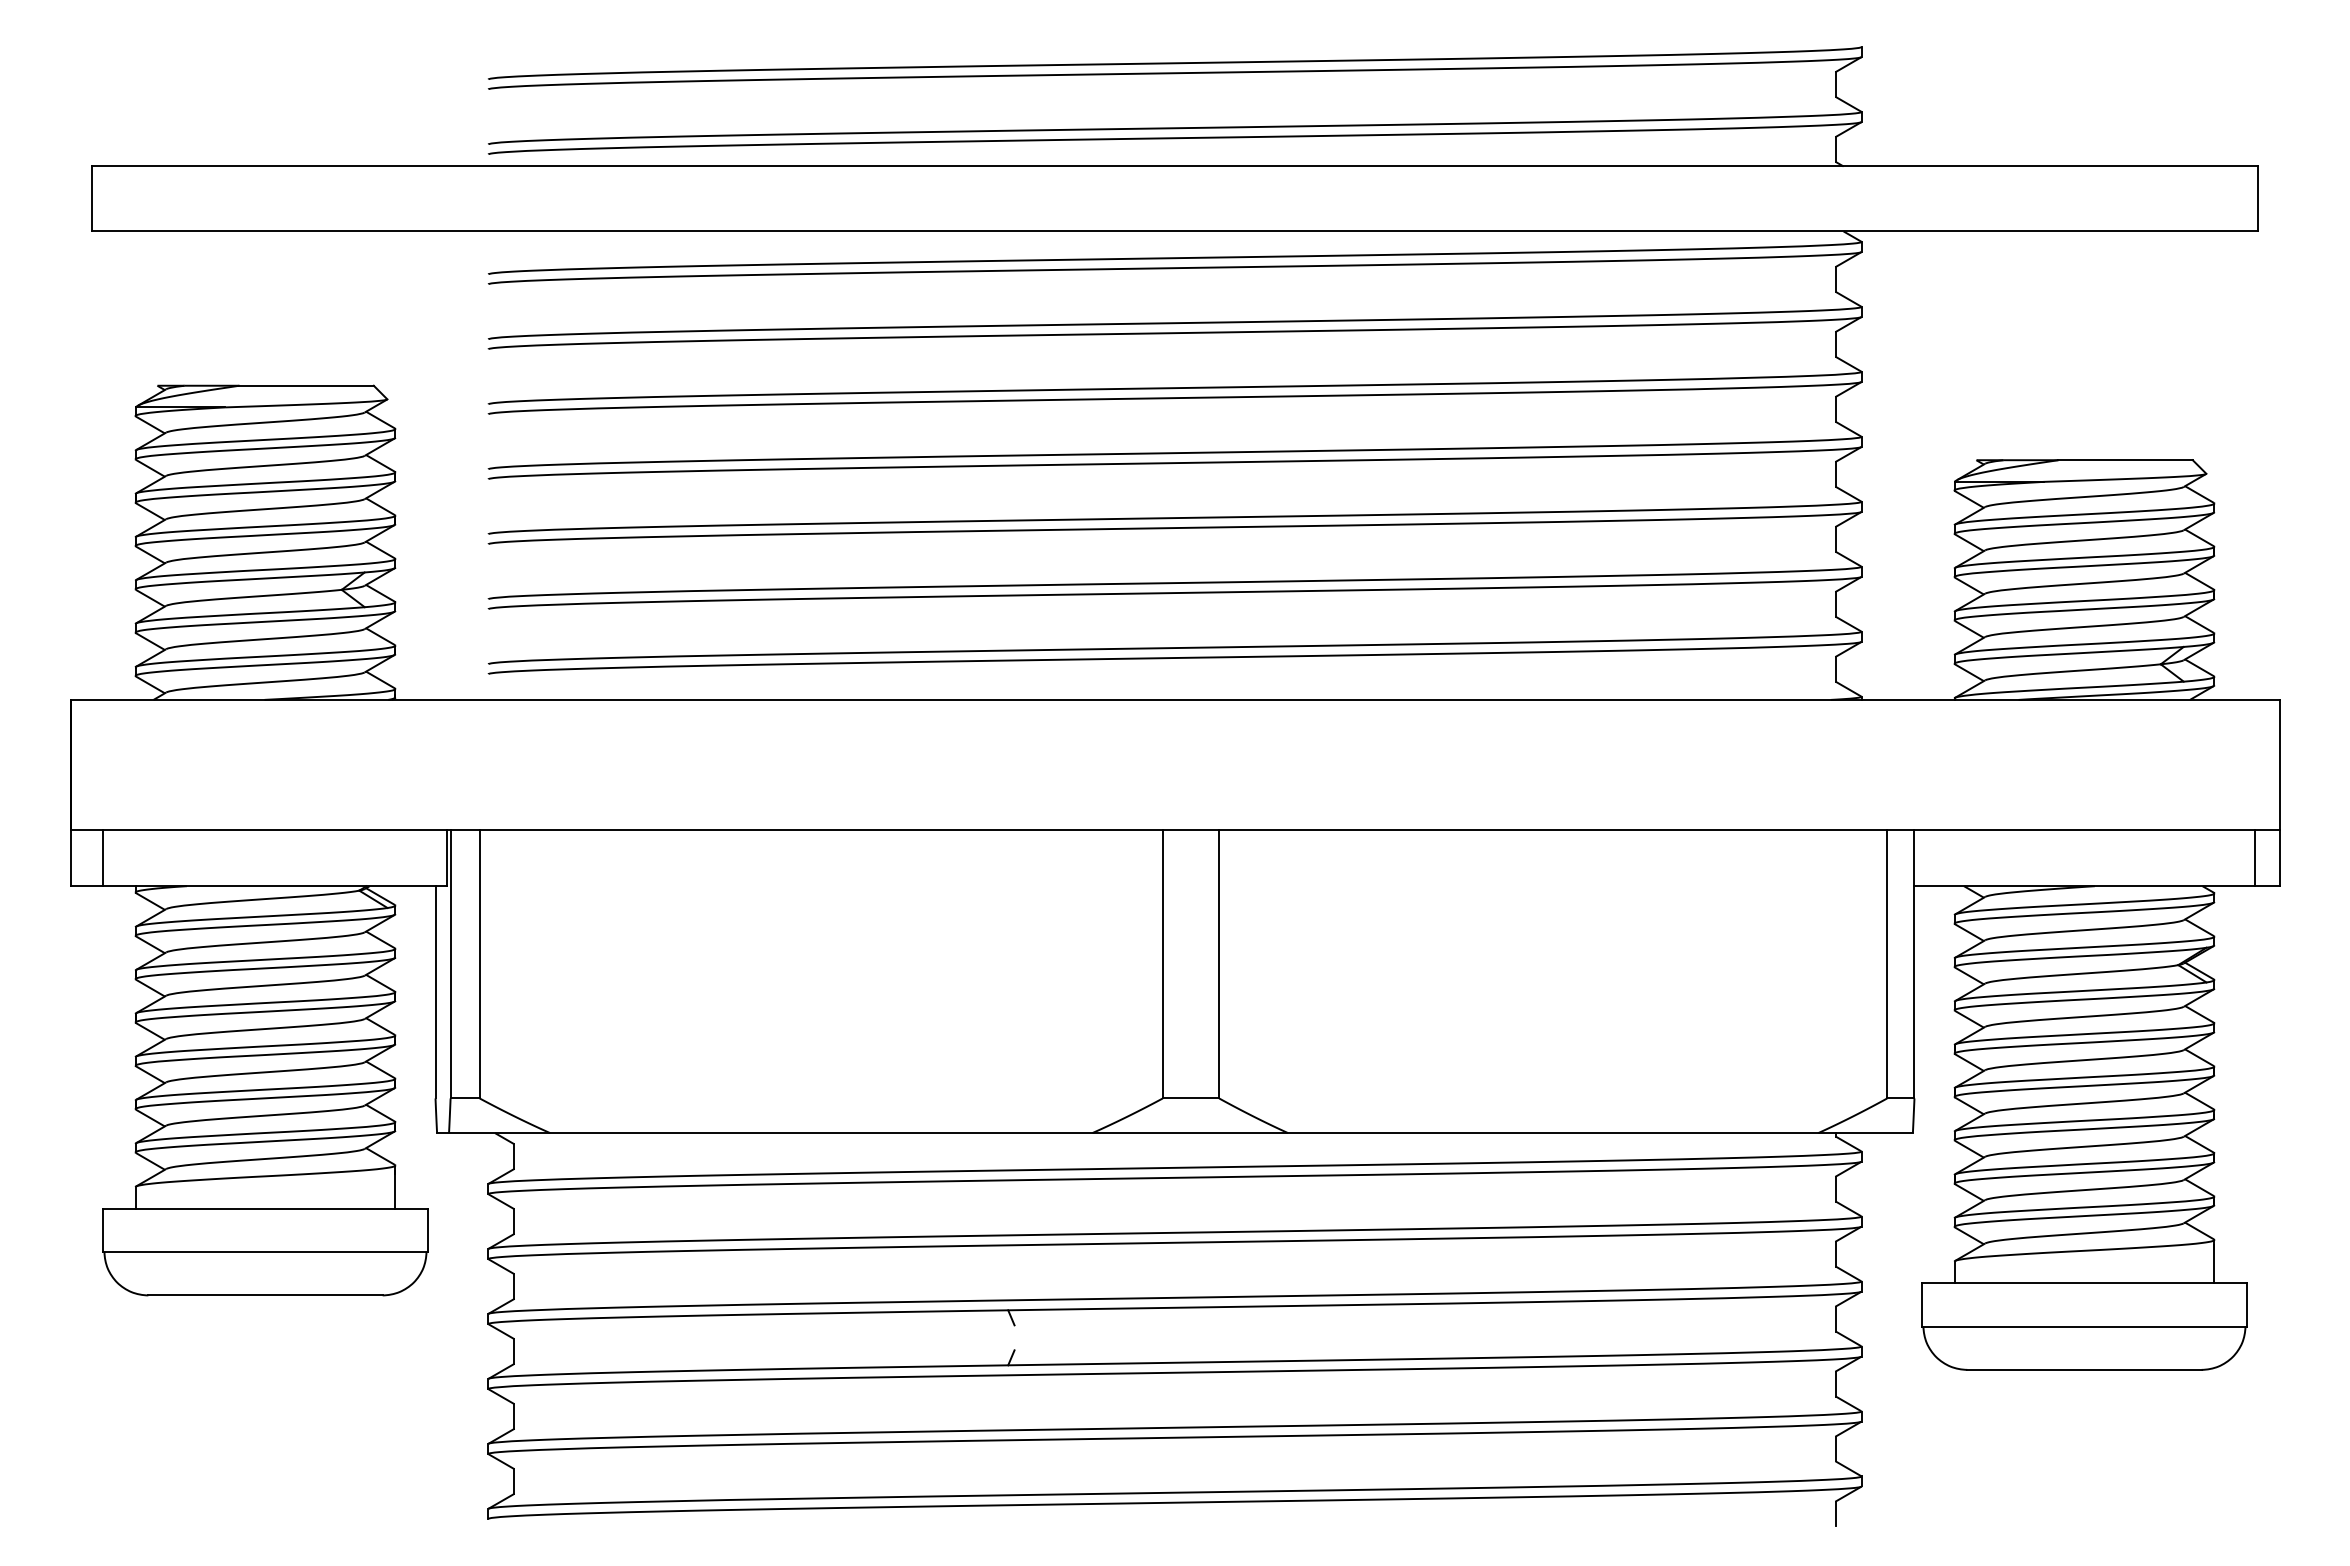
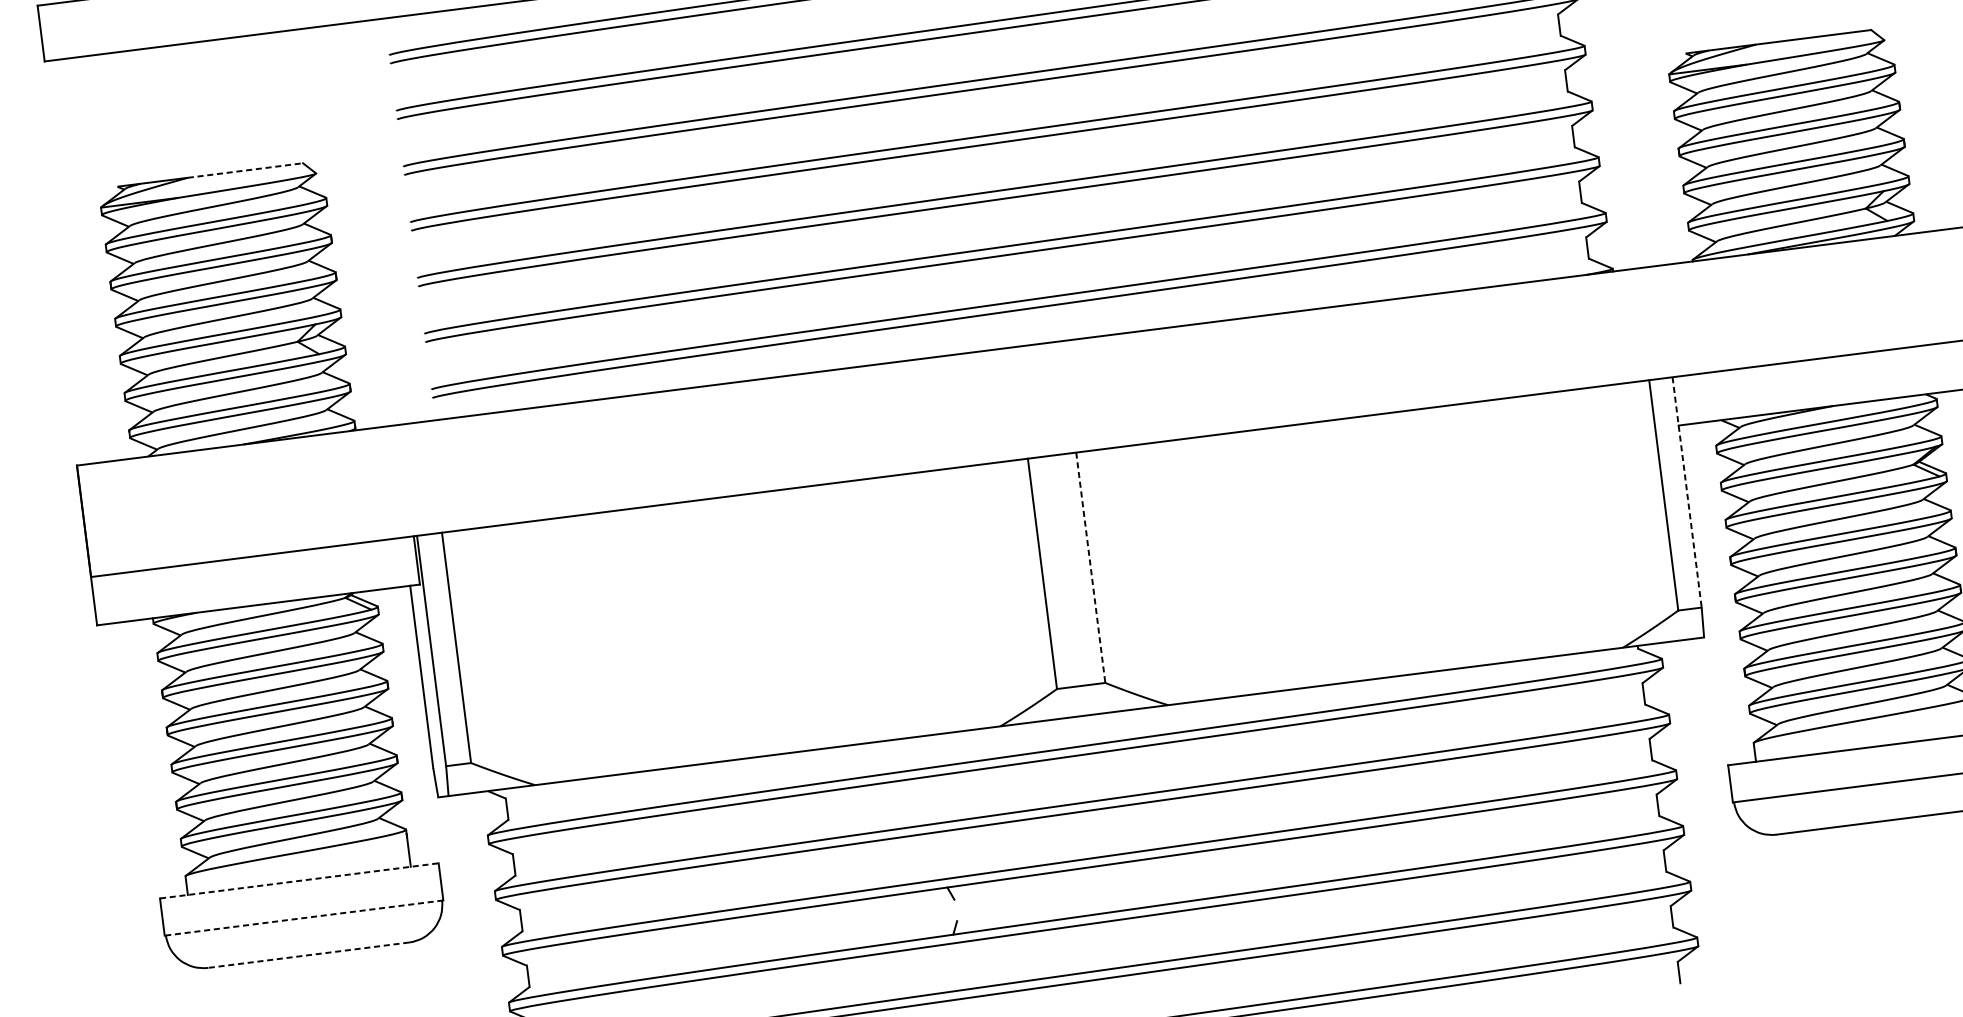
line: (307, 385) -> (246, 170), solid -> dashed
line: (102, 857) -> (121, 597), removed
line: (1219, 964) -> (1091, 568), solid -> dashed
line: (1914, 964) -> (1687, 492), solid -> dashed
line: (266, 1208) -> (300, 880), solid -> dashed
line: (265, 1252) -> (304, 918), solid -> dashed
line: (265, 1295) -> (308, 955), solid -> dashed

